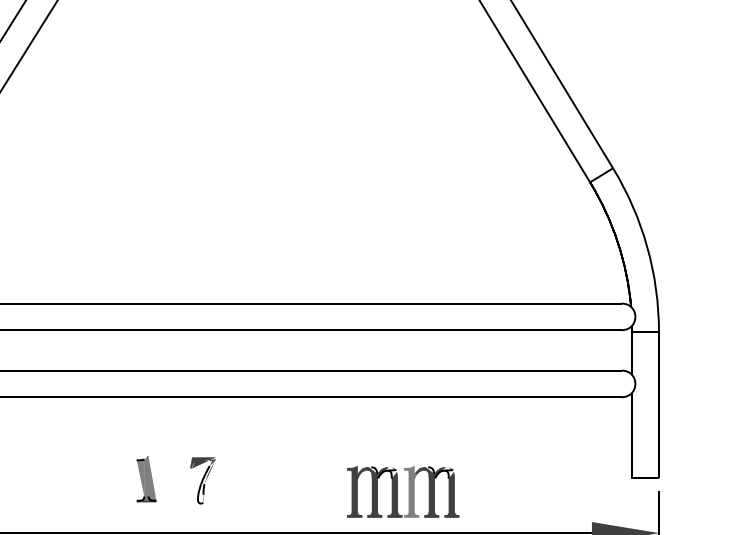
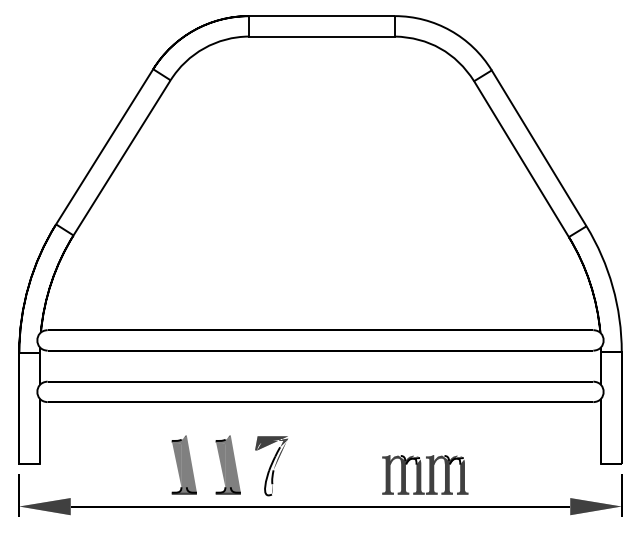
part: (88, 478) -> (183, 464), added
part: (145, 478) -> (227, 464), size x1.67
part: (202, 481) -> (271, 466), size x1.67
fill: (411, 491) -> (431, 474), added

